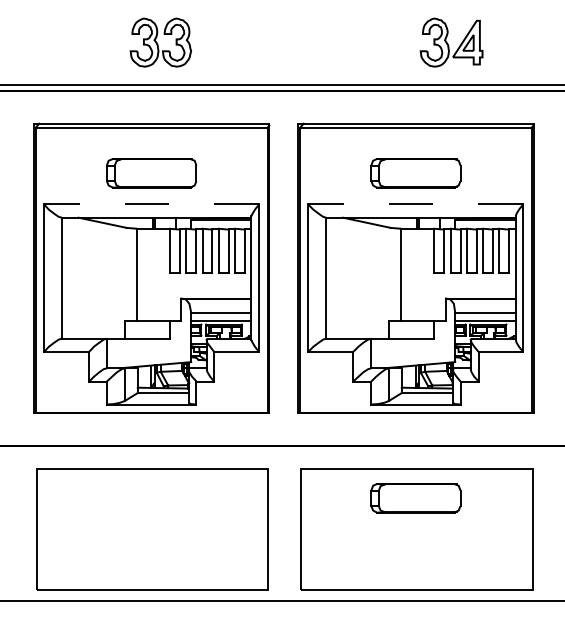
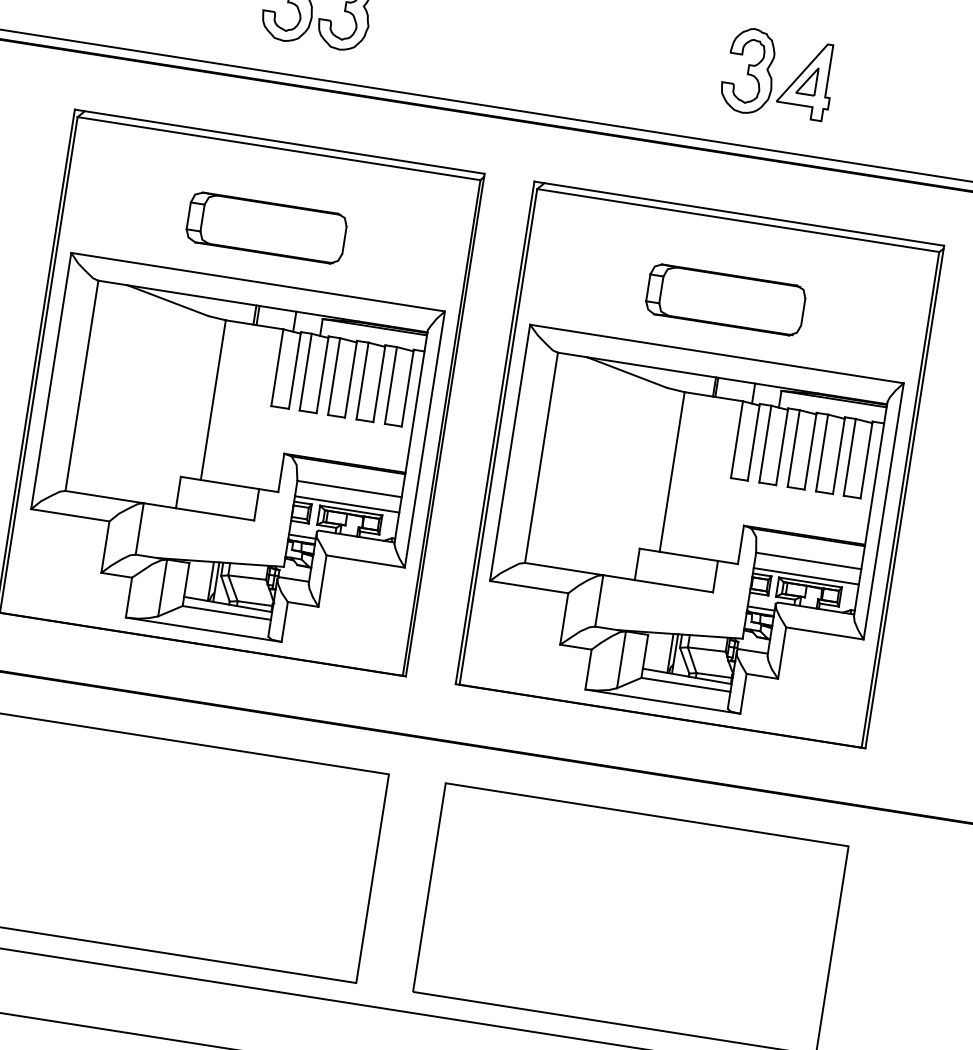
part: (451, 42) -> (778, 75), moved
line: (151, 204) -> (257, 282), dashed -> solid
line: (415, 204) -> (716, 354), dashed -> solid
part: (415, 498) -> (636, 864), removed

